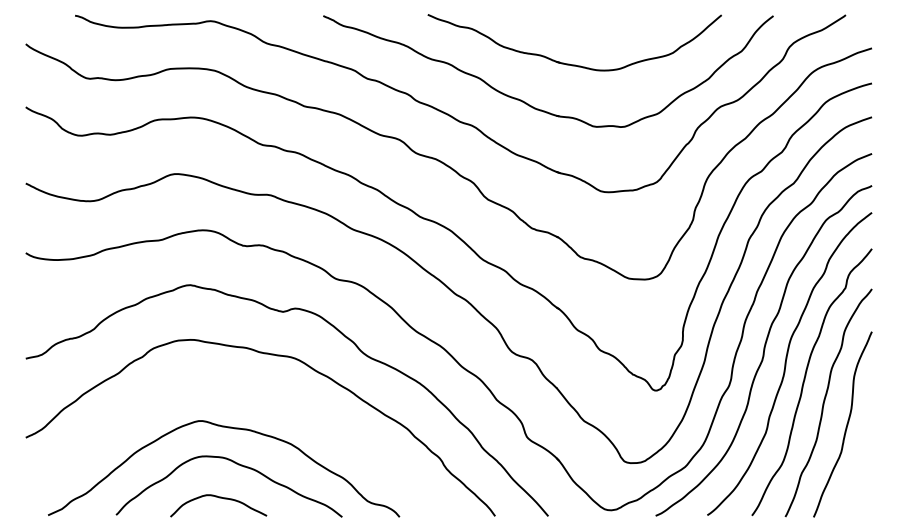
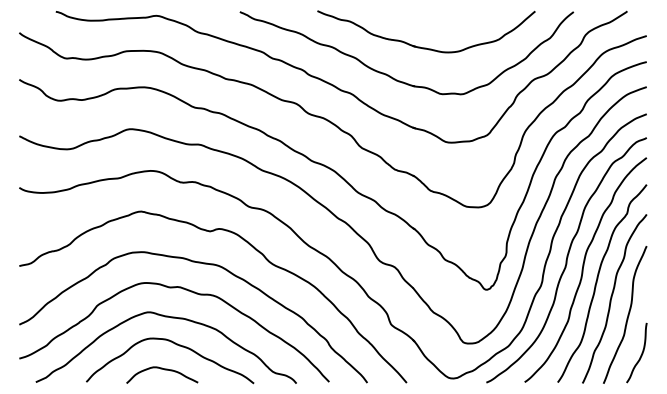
curve: (256, 393) -> (190, 291), added
curve: (864, 477) -> (641, 354), added

